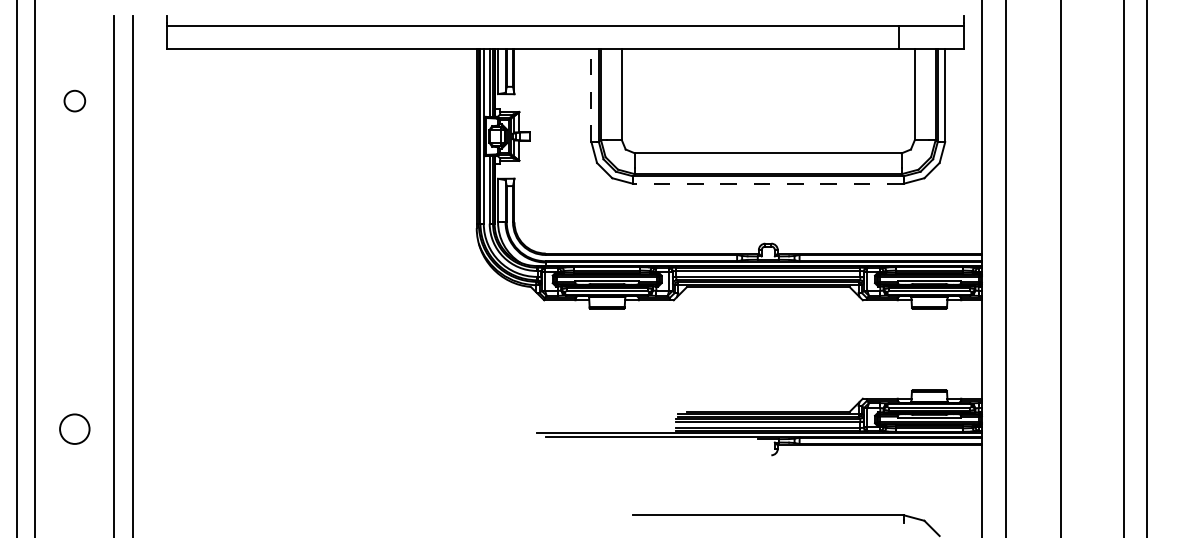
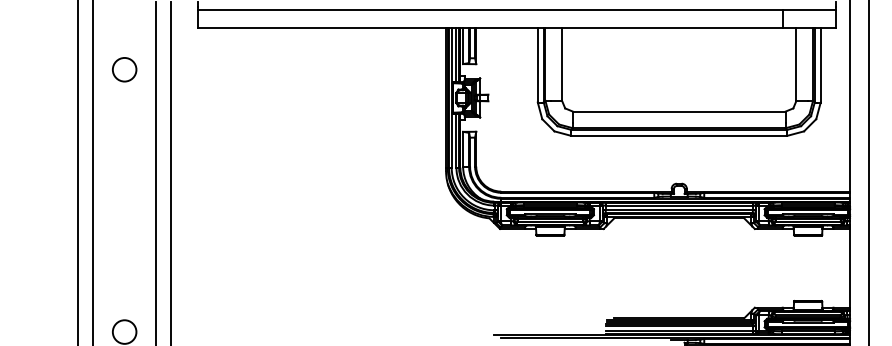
line: (591, 95) -> (537, 65), dashed -> solid
circle: (74, 100) -> (124, 69), size x1.43
line: (767, 183) -> (678, 135), dashed -> solid

